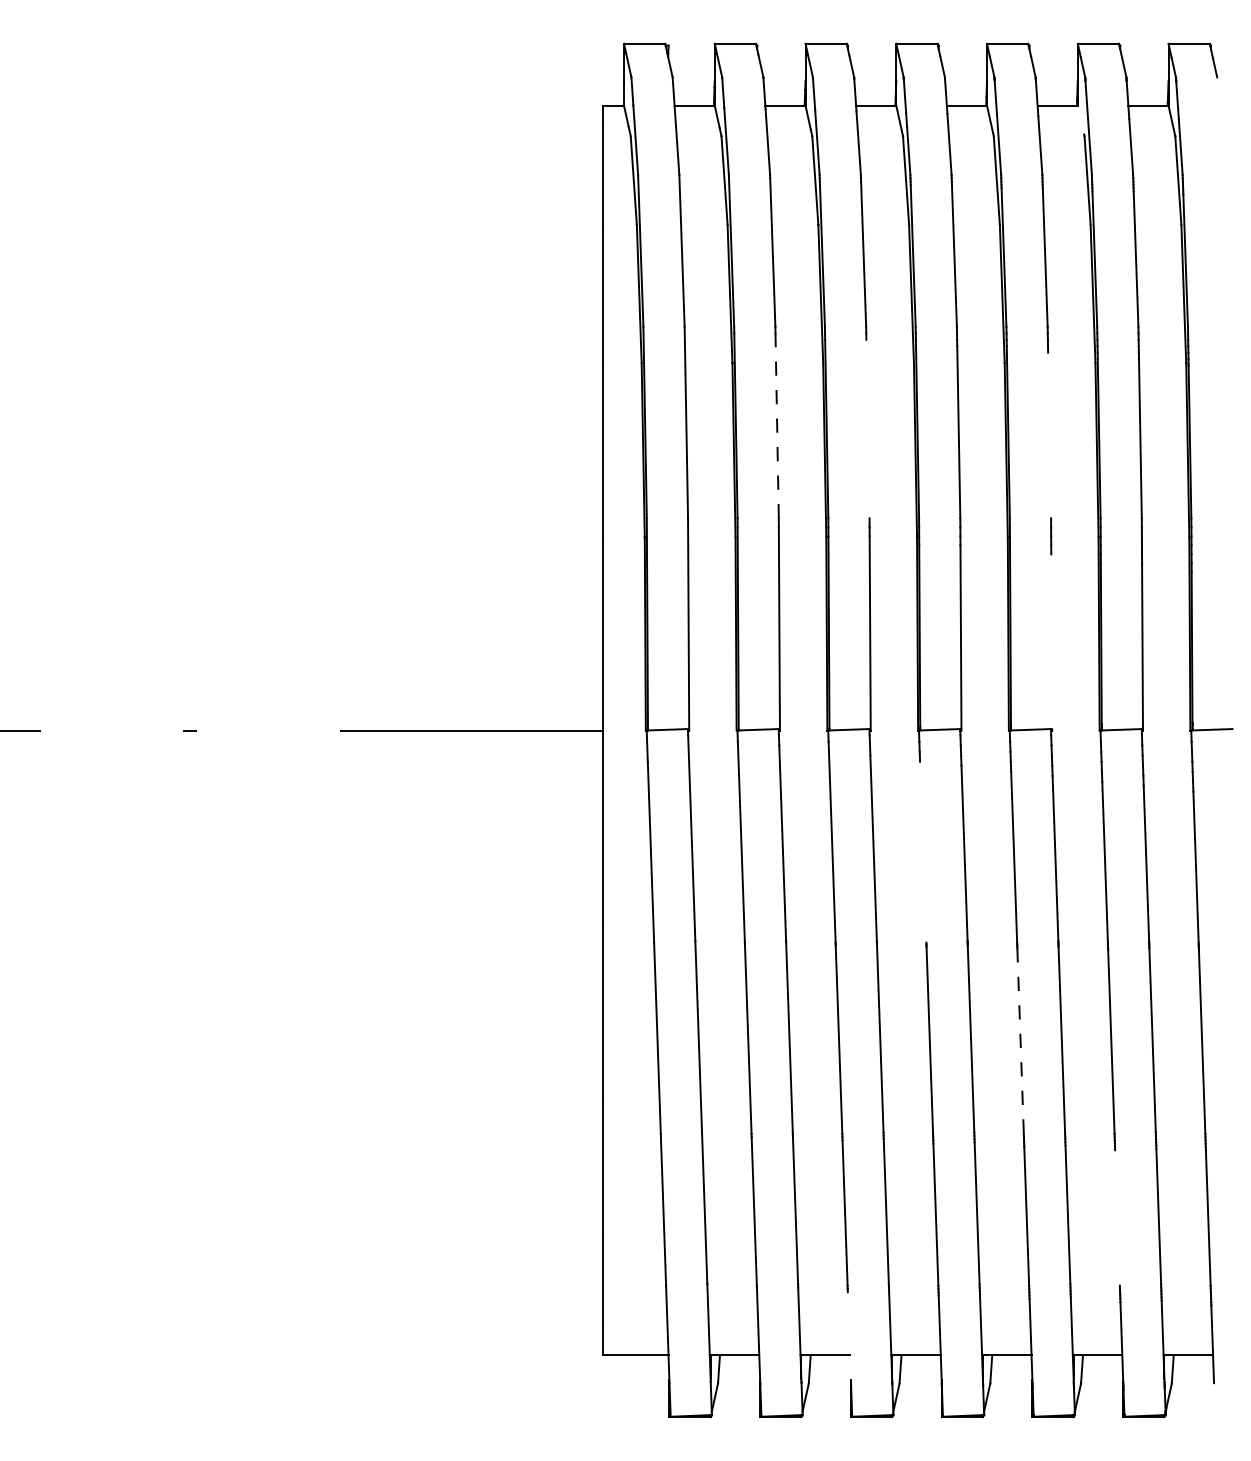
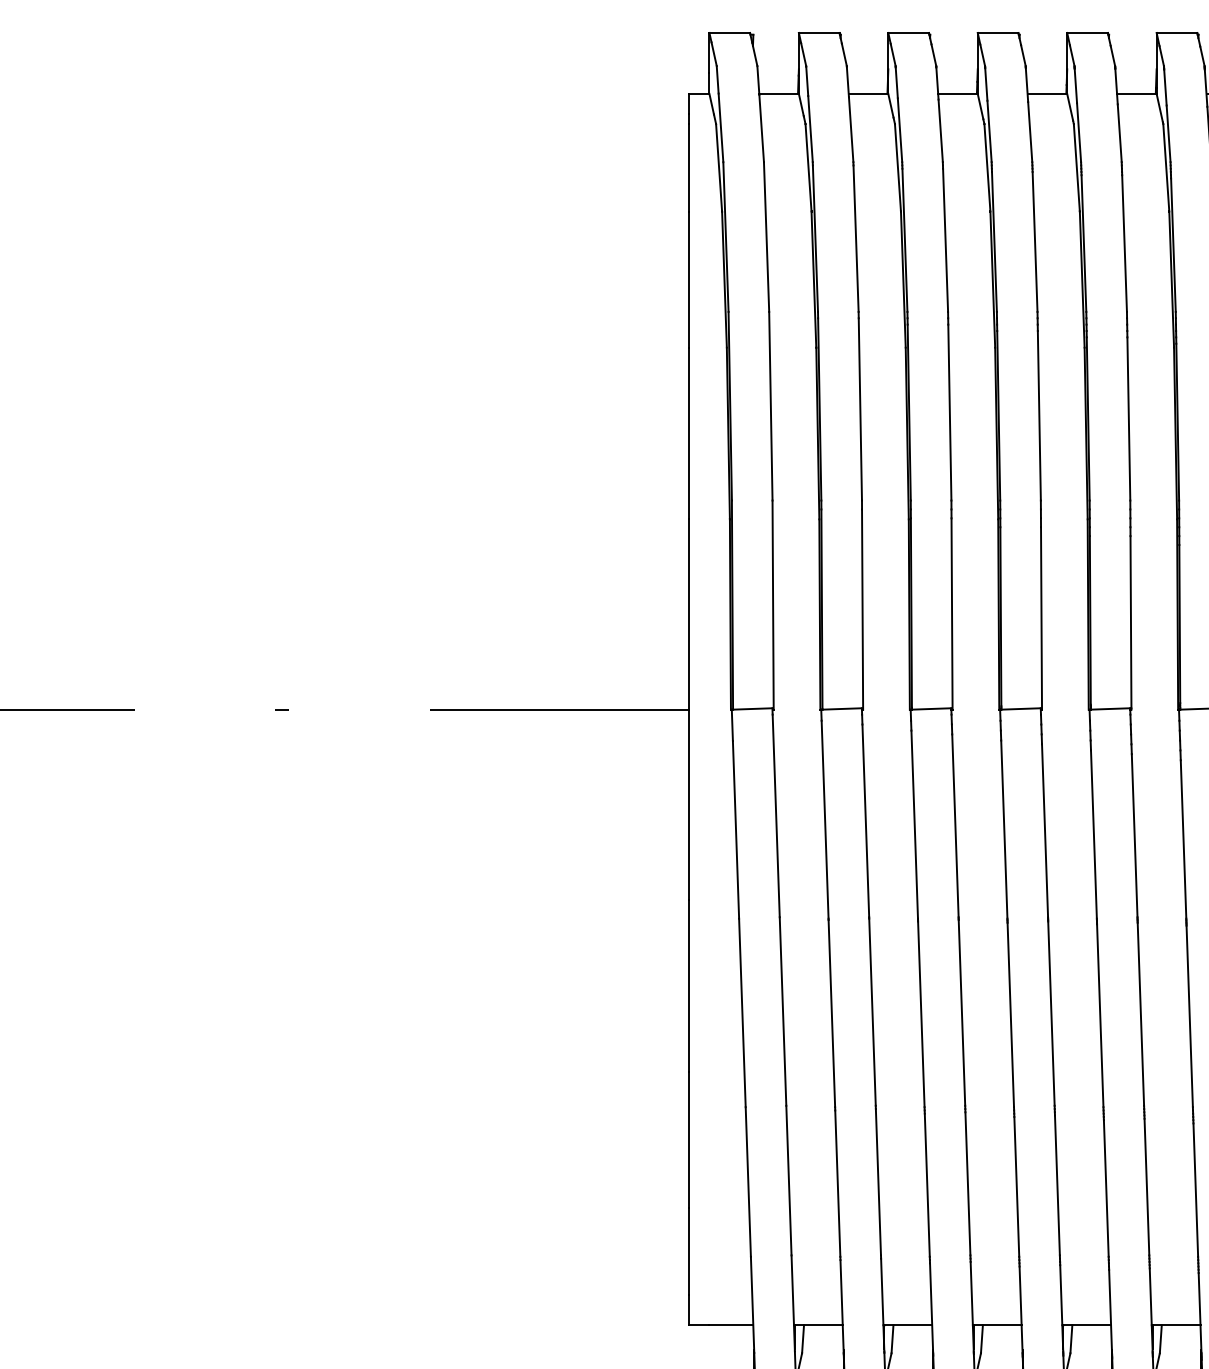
line: (1080, 119) -> (1159, 107), added
line: (777, 425) -> (860, 409), dashed -> solid
line: (867, 428) -> (949, 412), added
line: (1049, 435) -> (1128, 418), added
line: (1051, 641) -> (1130, 621), added
line: (923, 851) -> (1004, 828), added
line: (1020, 1041) -> (1100, 1016), dashed -> solid
line: (1117, 1217) -> (1195, 1189), added
line: (849, 1337) -> (931, 1307), added

